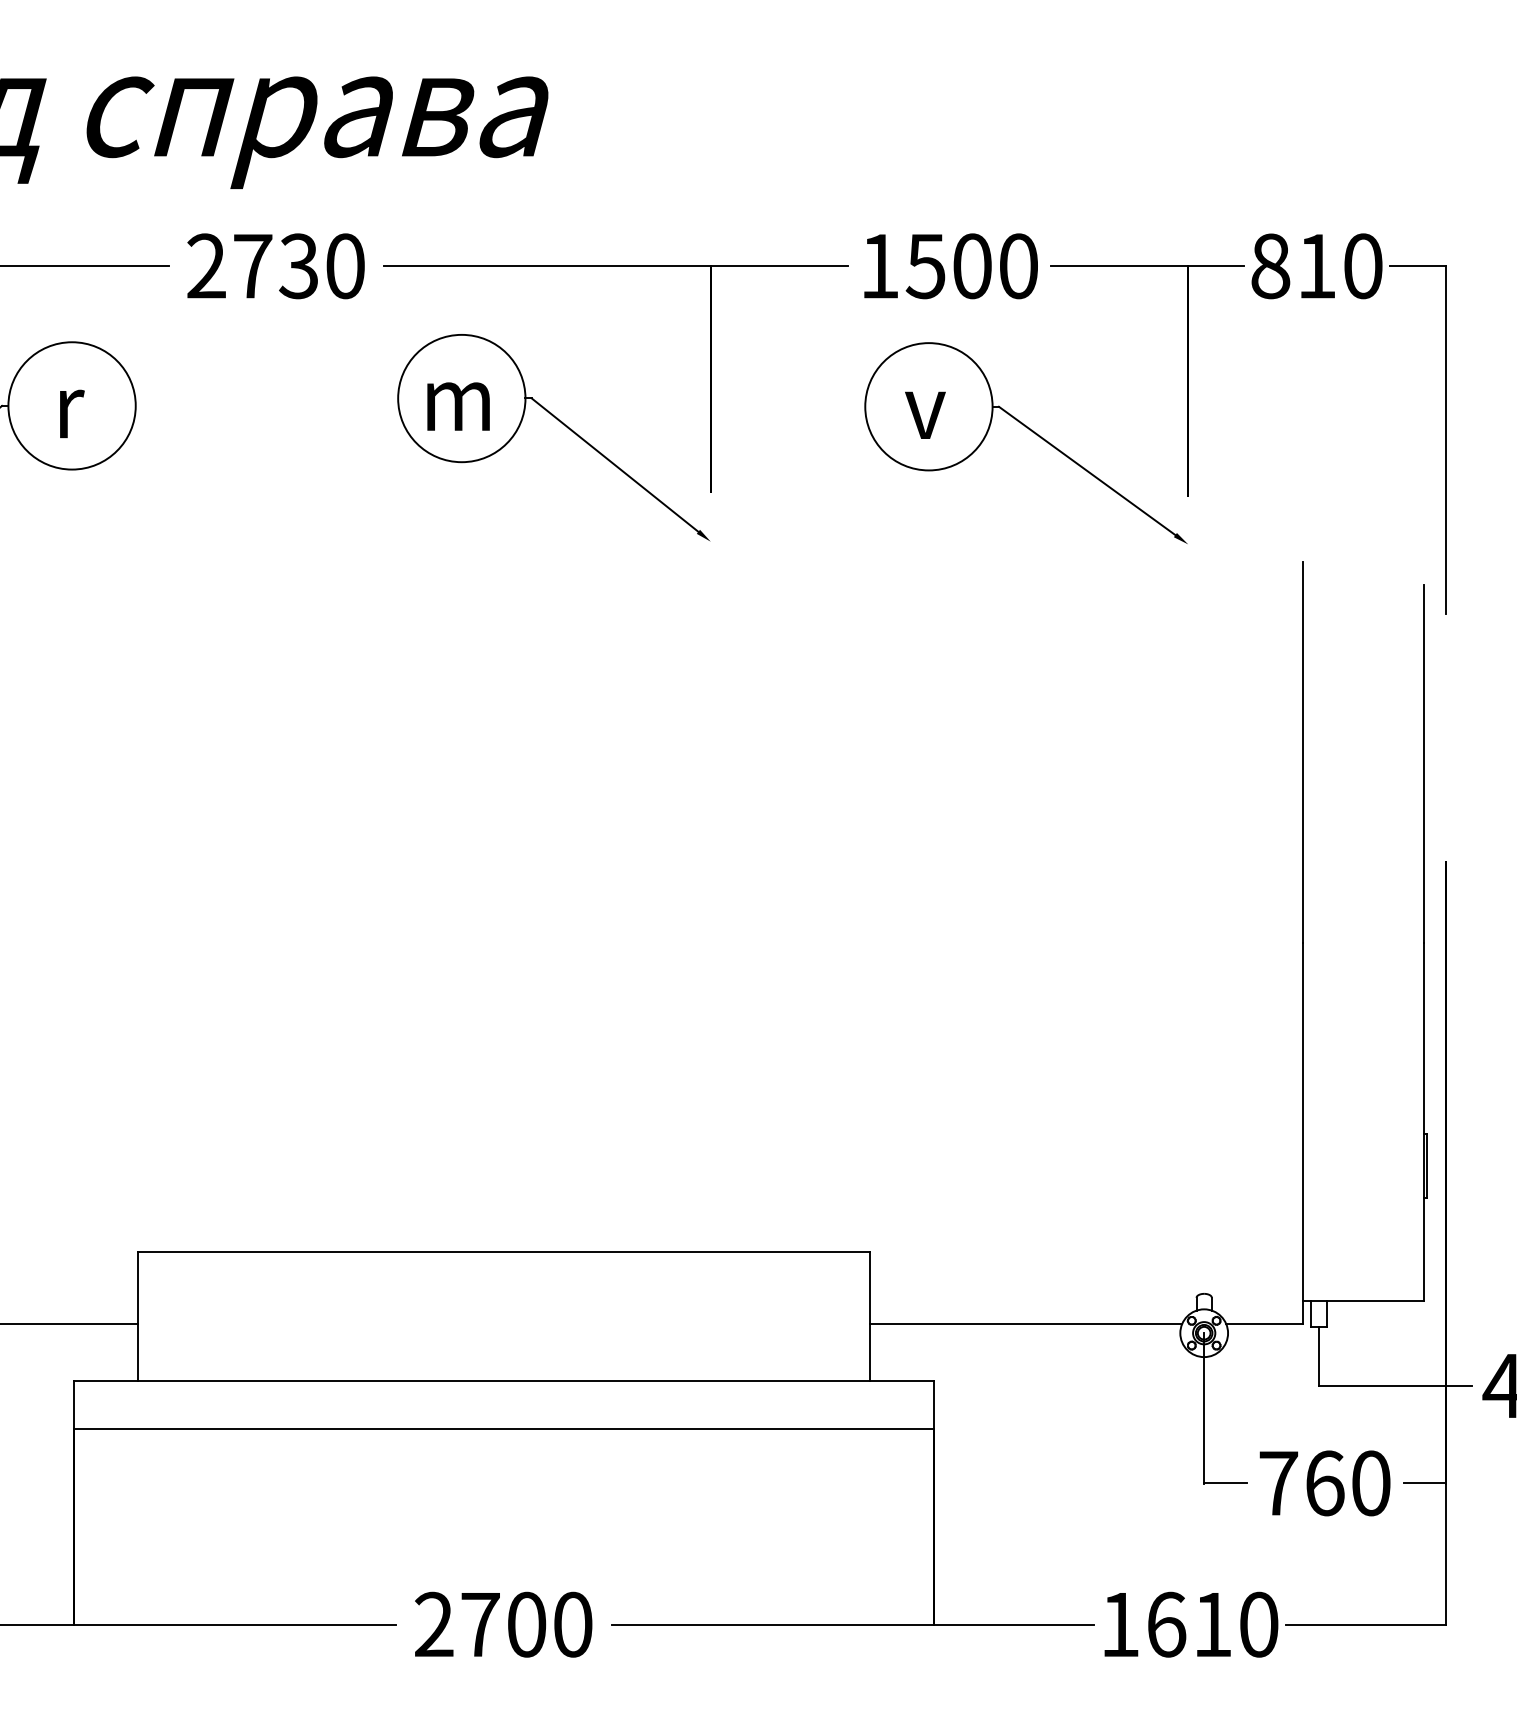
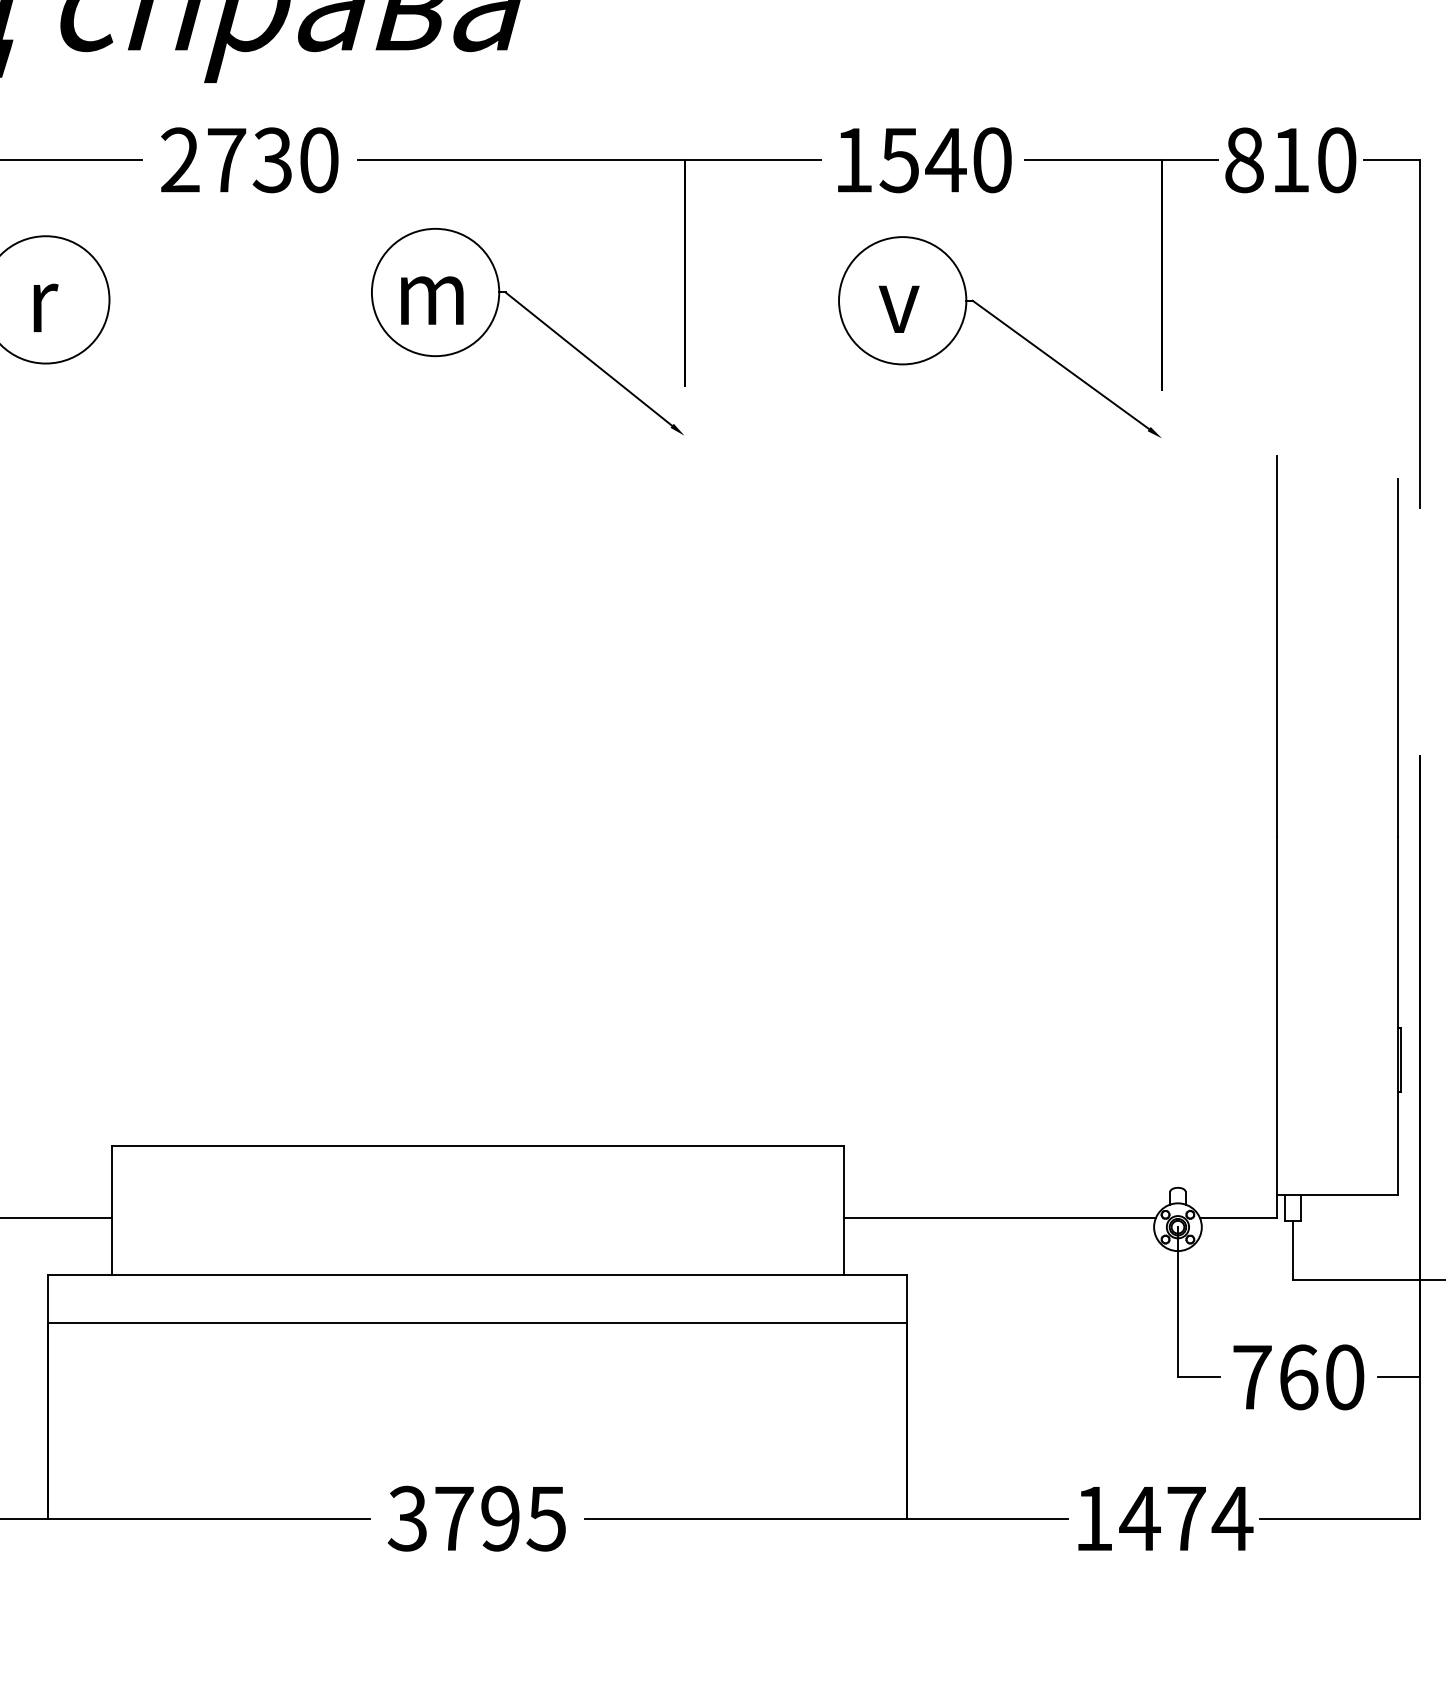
text: (972, 266) -> (946, 160), 1500 -> 1540
text: (503, 1624) -> (477, 1518), 2700 -> 3795
text: (1212, 1624) -> (1186, 1518), 1610 -> 1474

